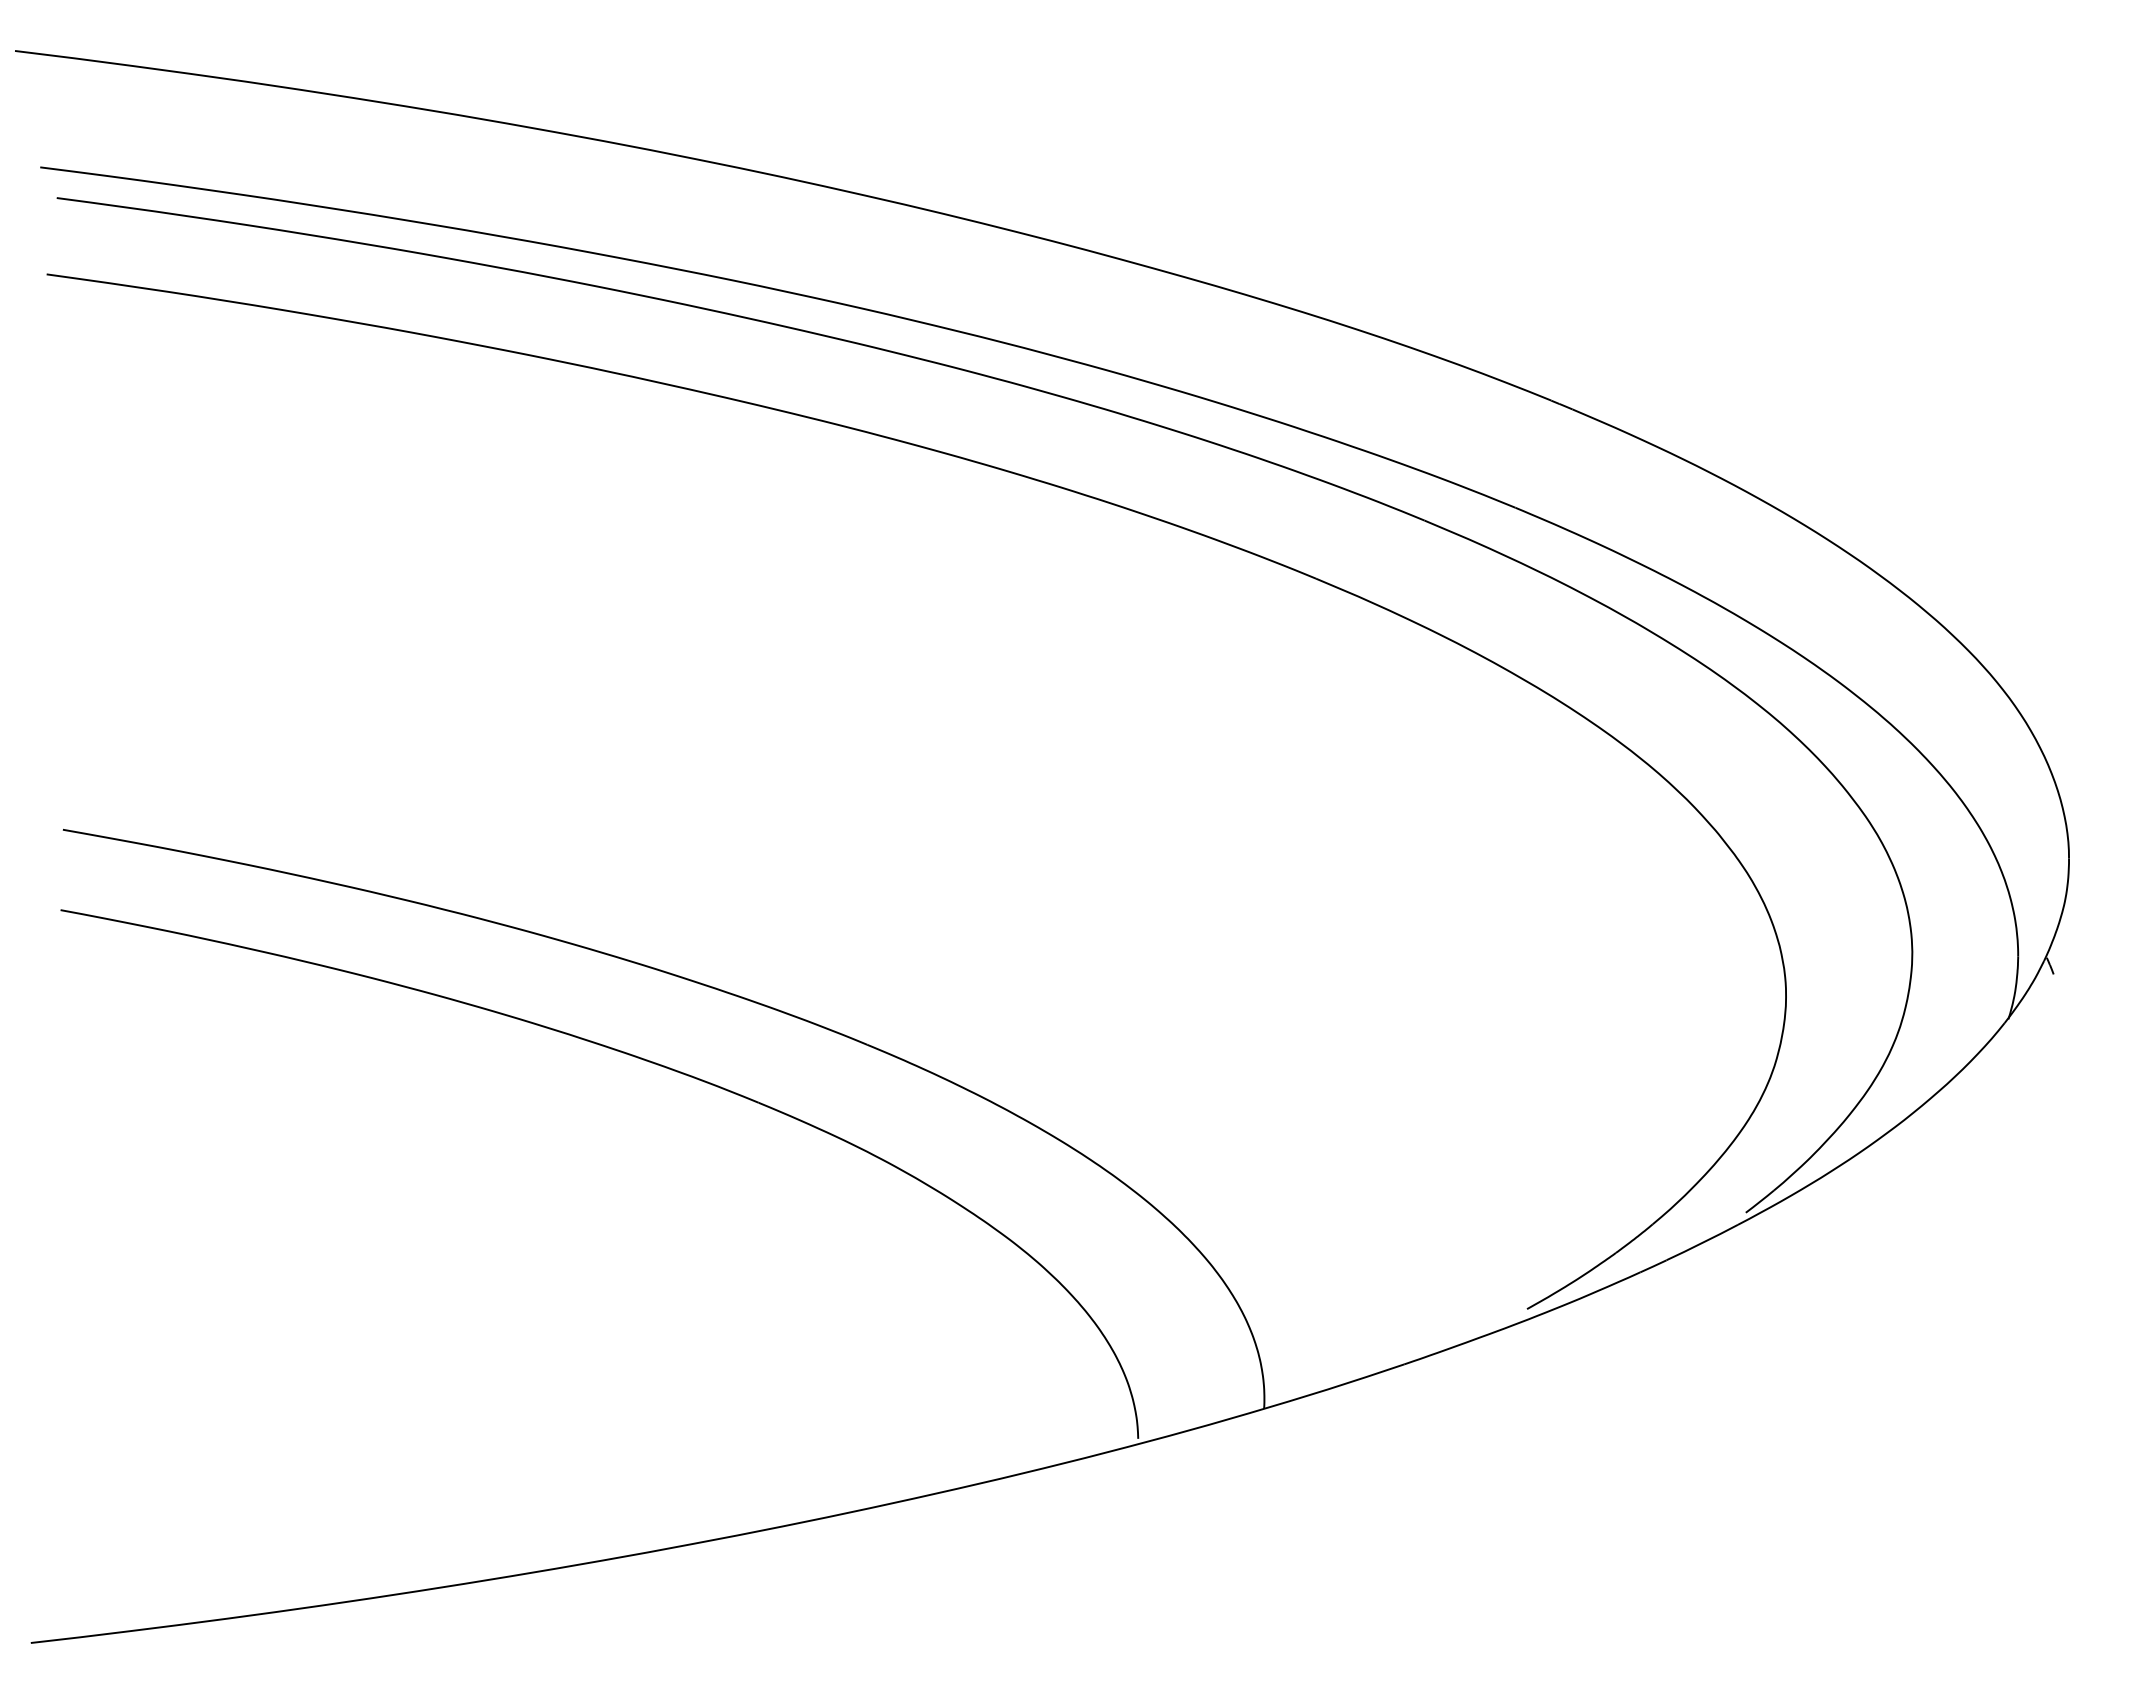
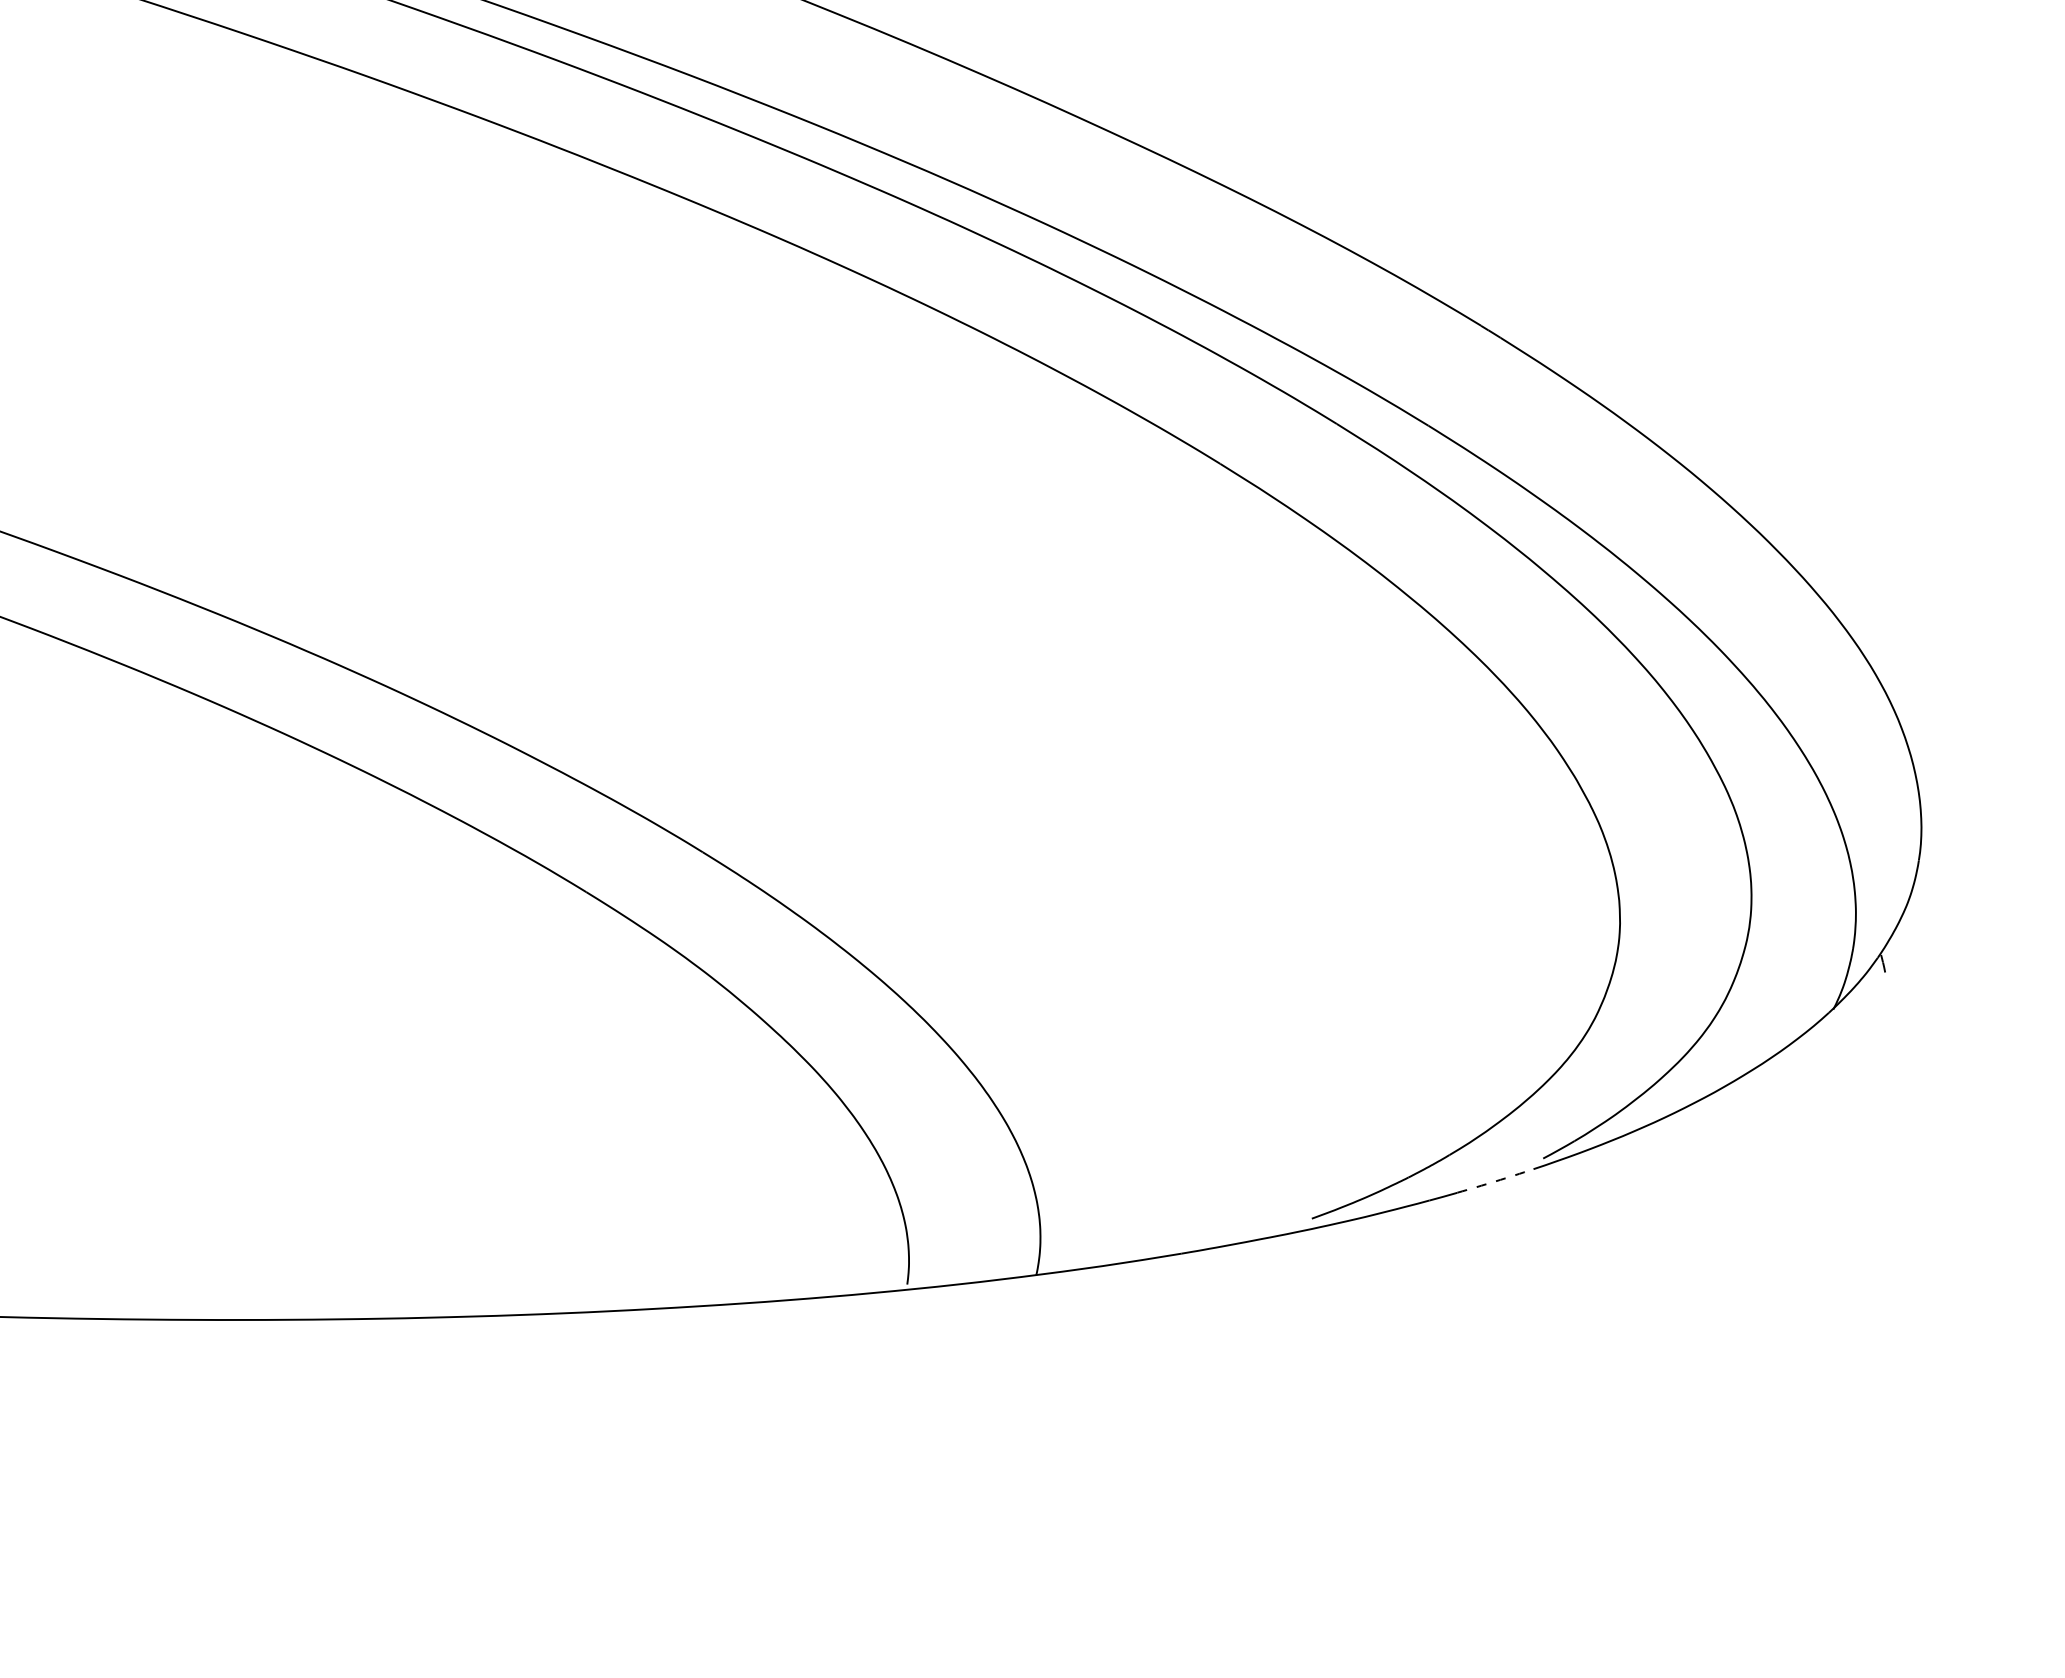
arc: (1702, 1242) -> (1495, 1180), solid -> dashed

